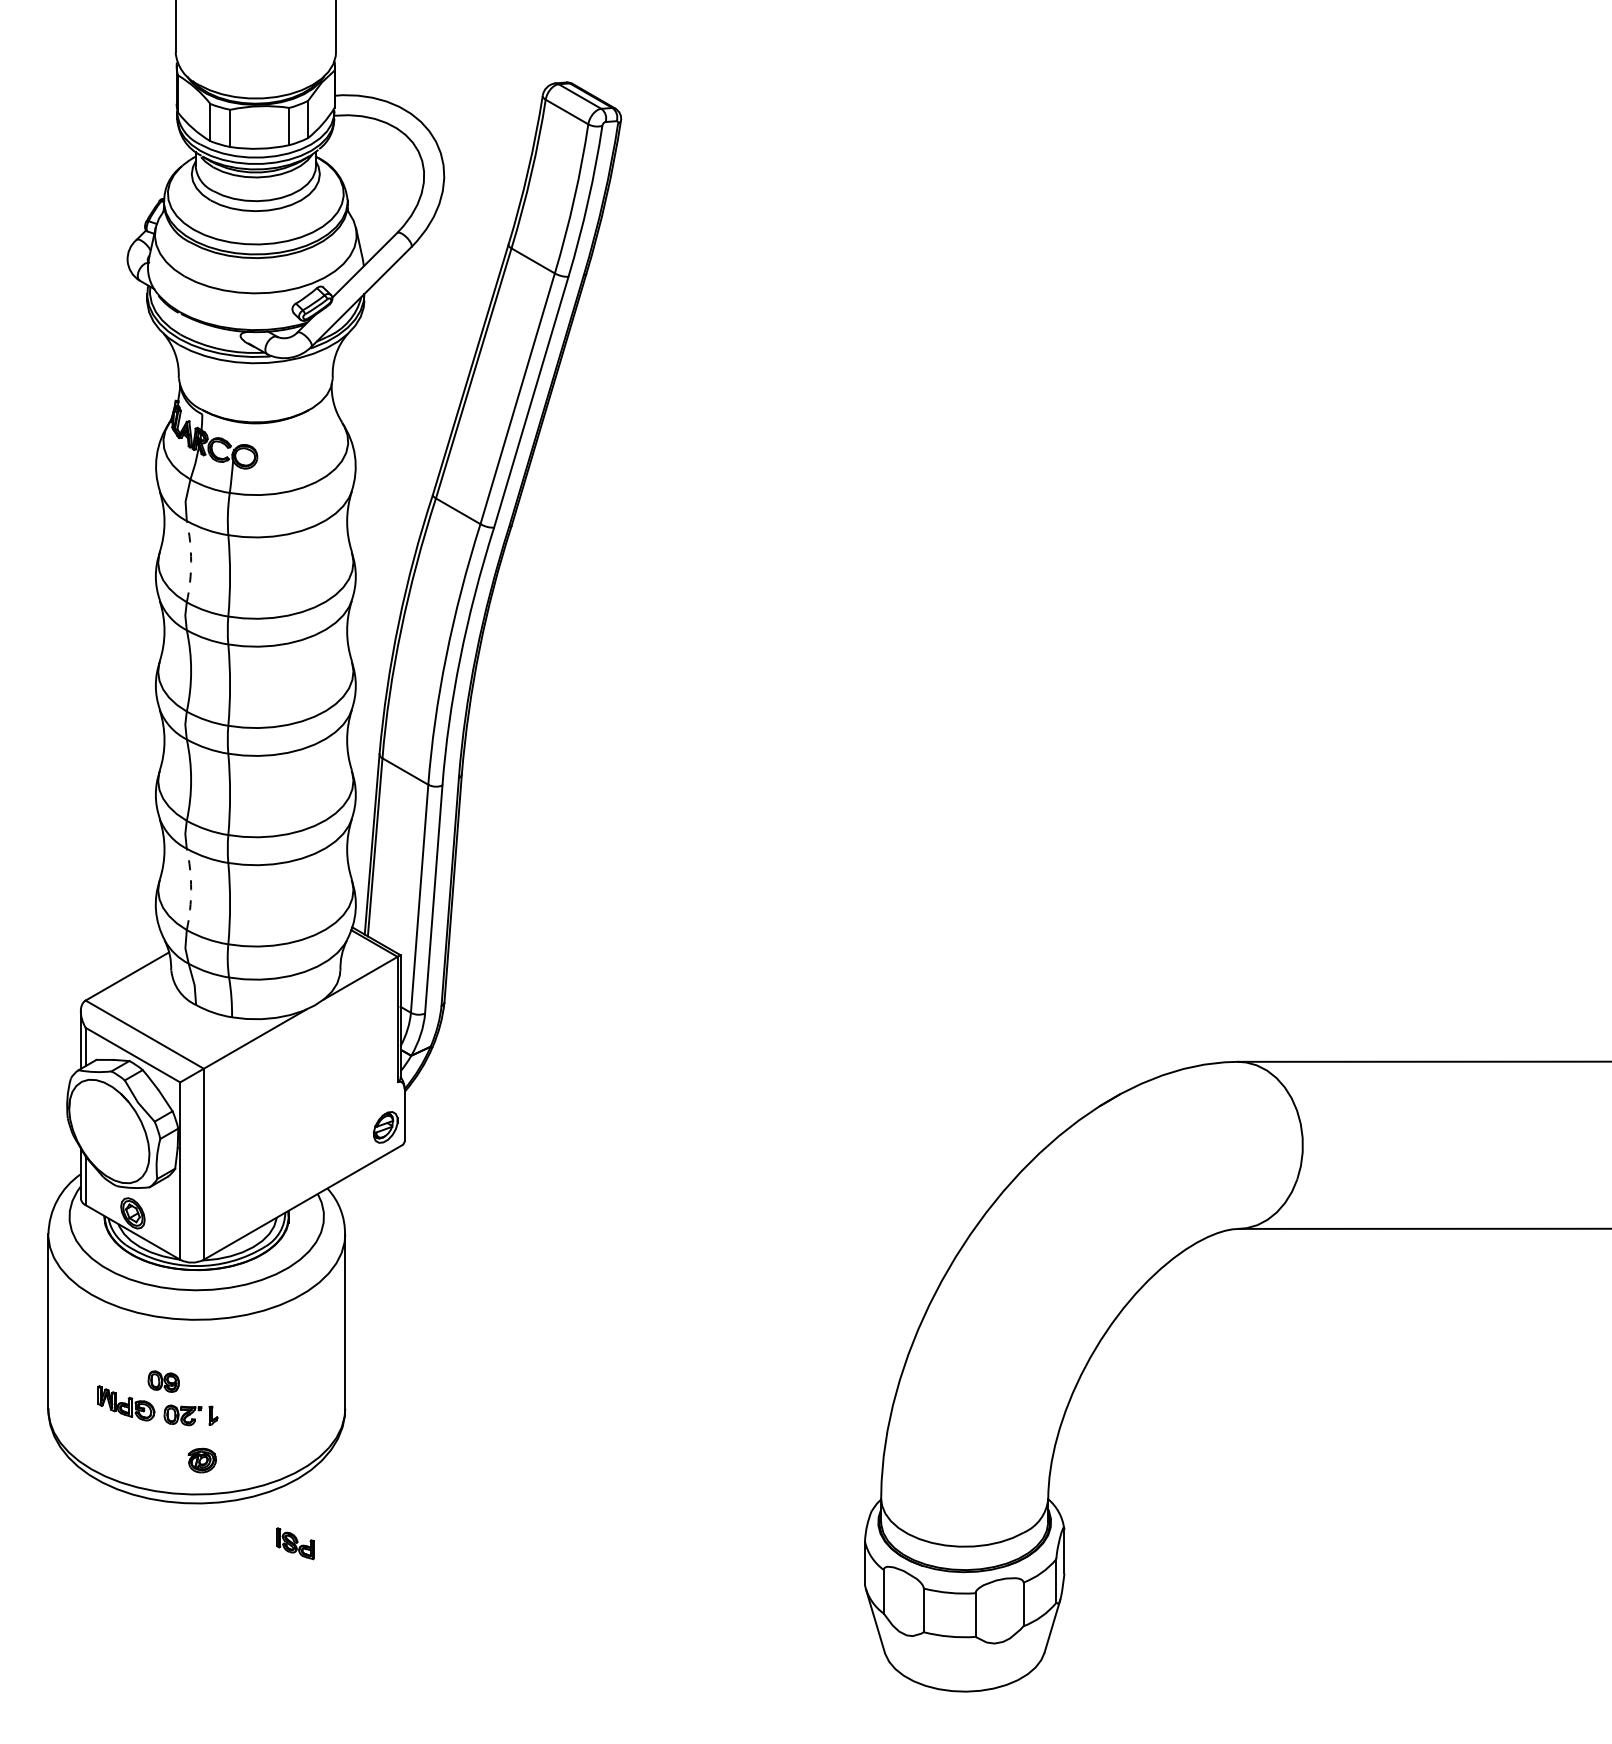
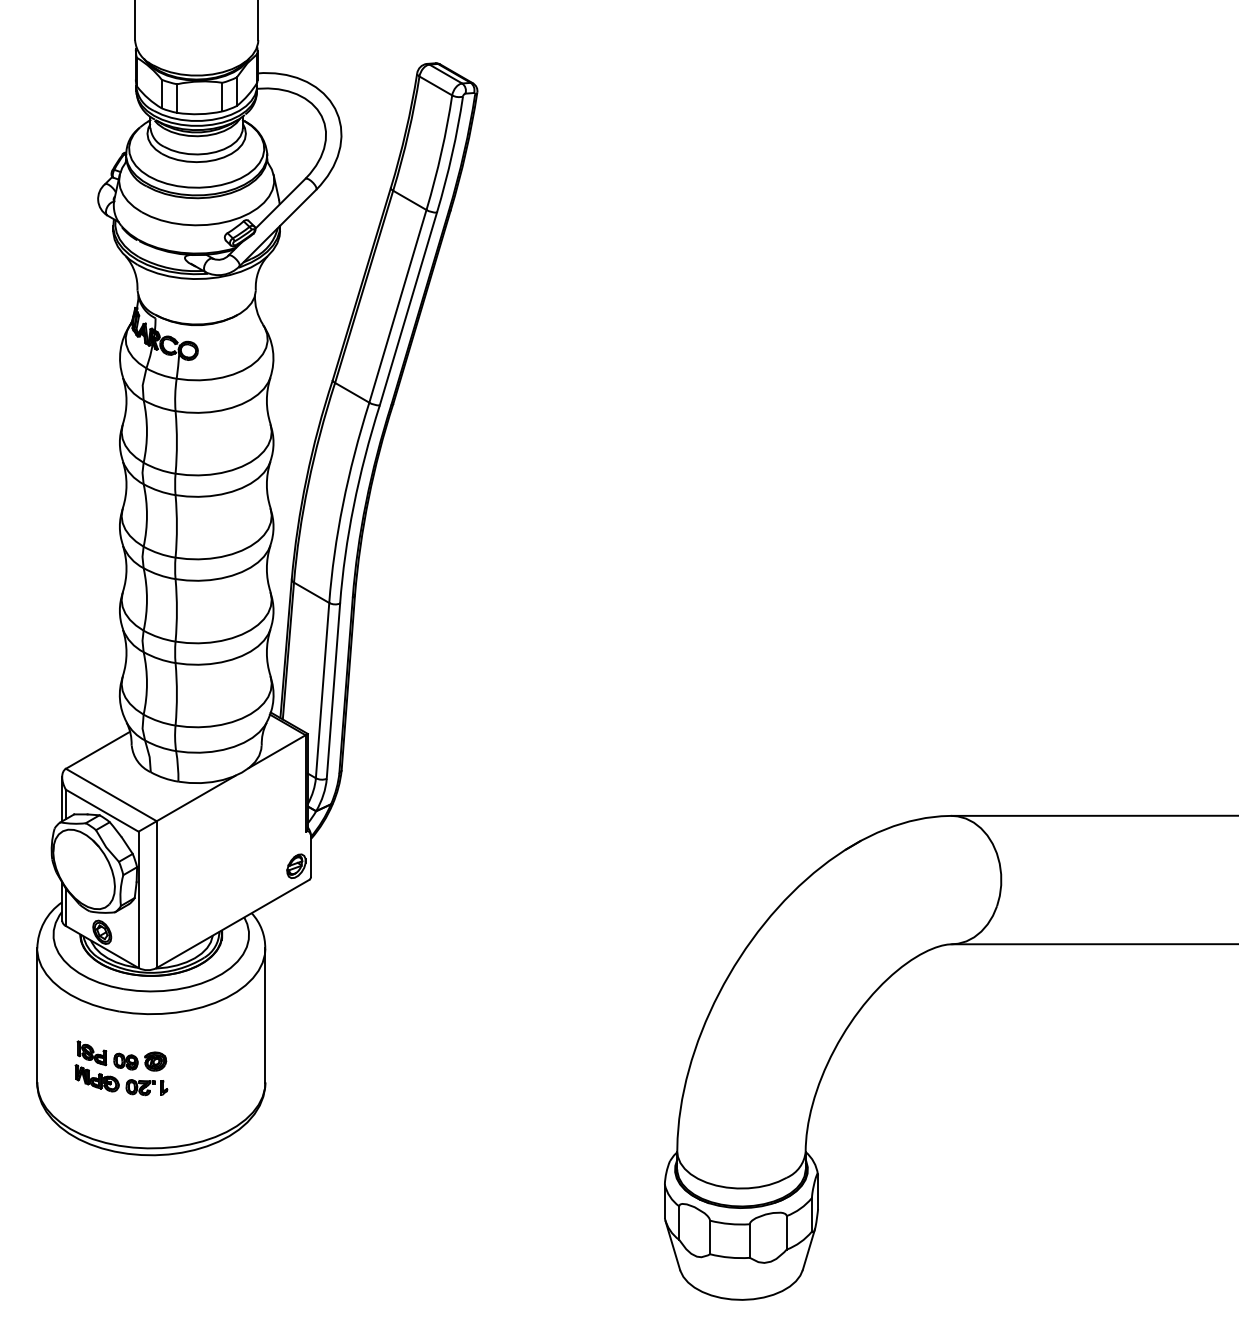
arc: (191, 561) -> (147, 431), dashed -> solid
arc: (191, 889) -> (147, 683), dashed -> solid
part: (201, 1460) -> (154, 1061), moved
part: (295, 1543) -> (91, 1053), moved

